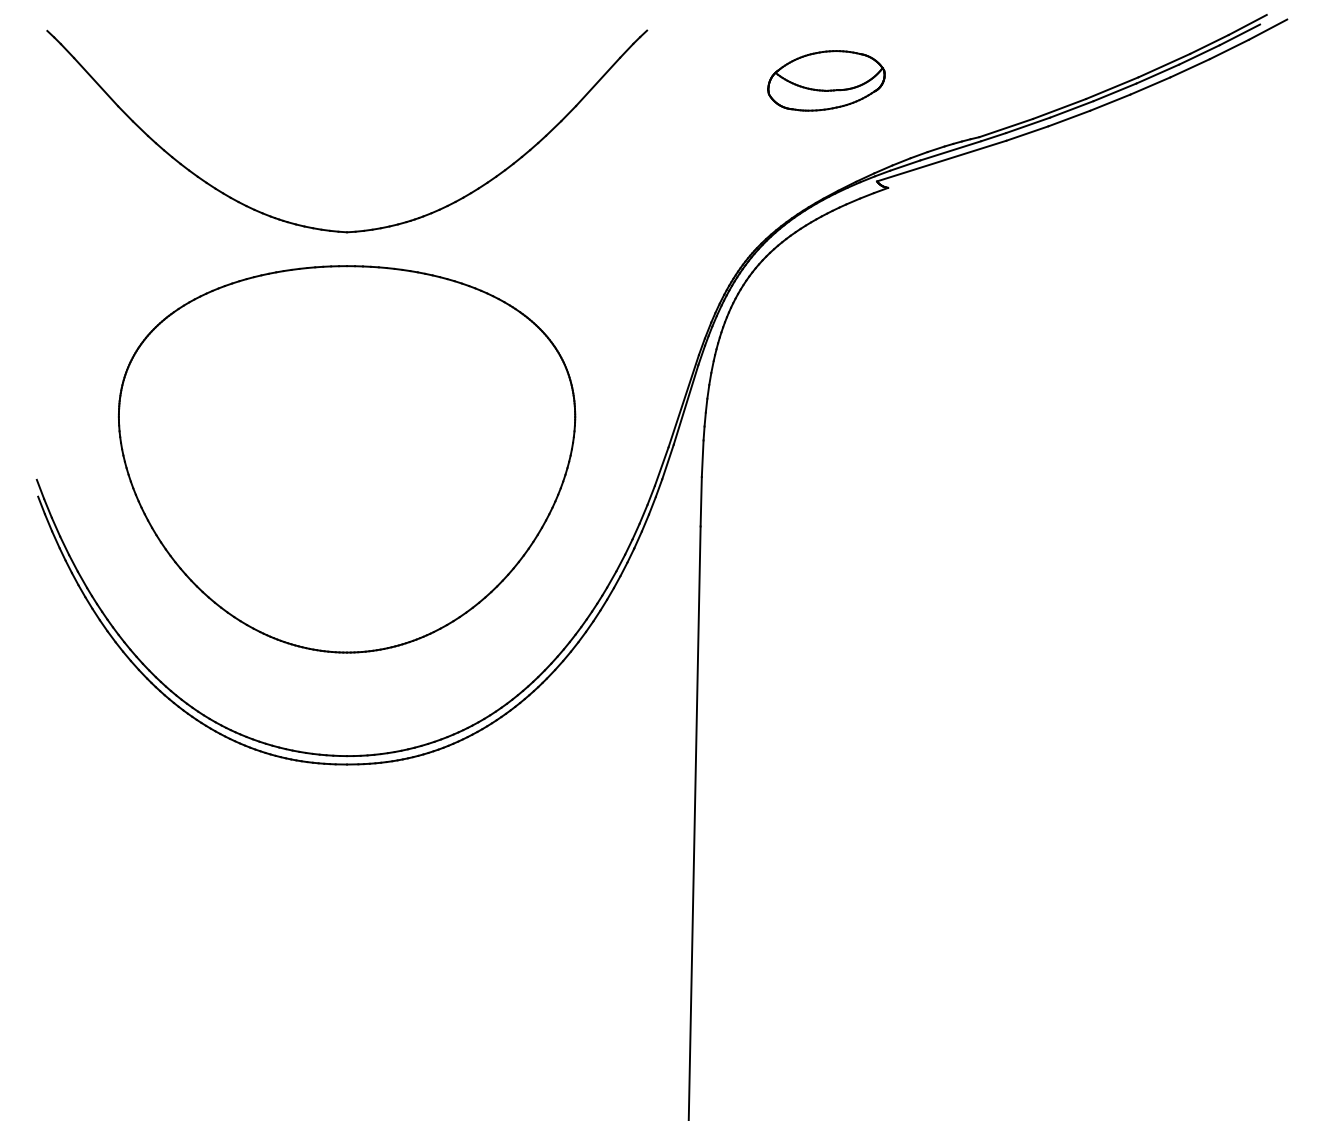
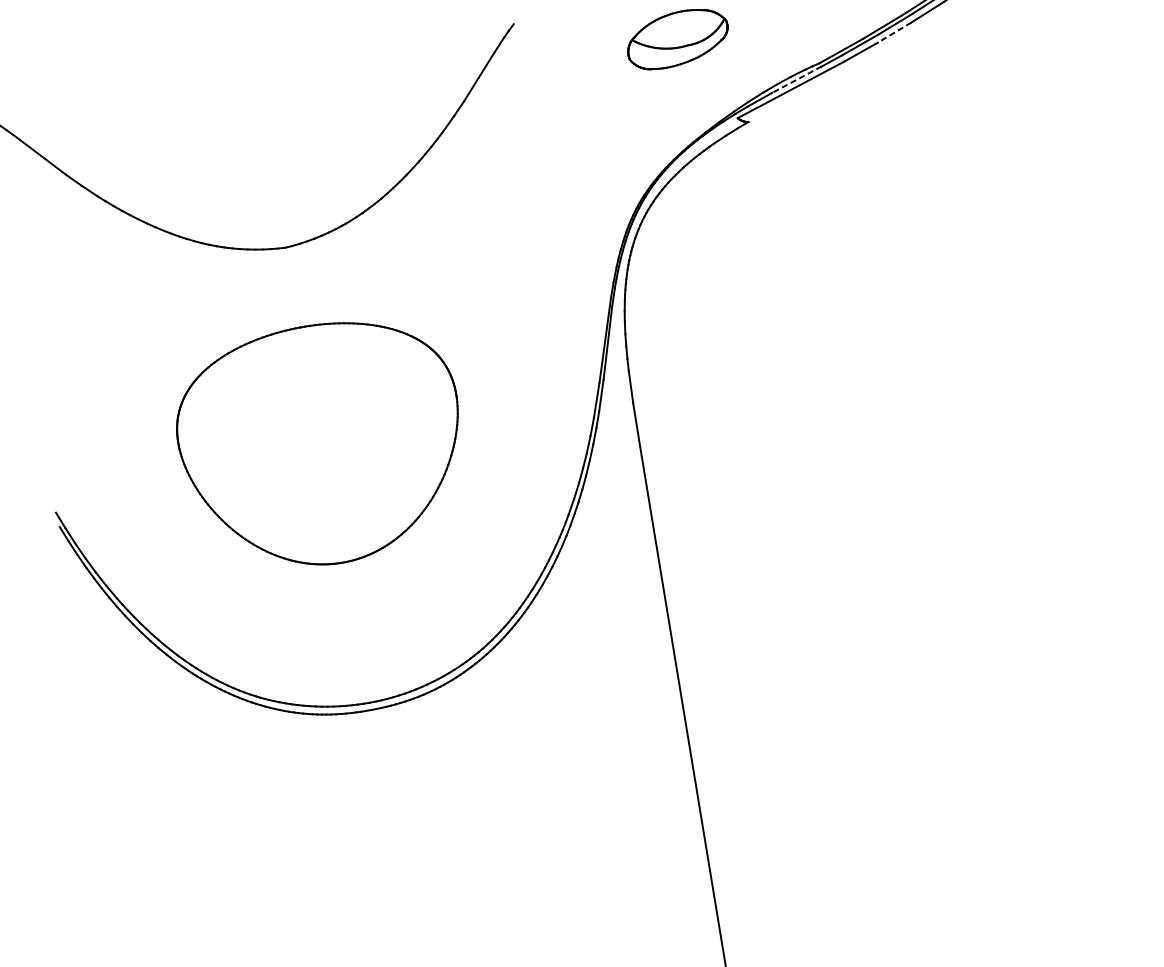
line: (1068, 118) -> (893, 32), solid -> dashed
line: (950, 150) -> (796, 79), solid -> dashed
part: (346, 459) -> (321, 445), size x0.7

